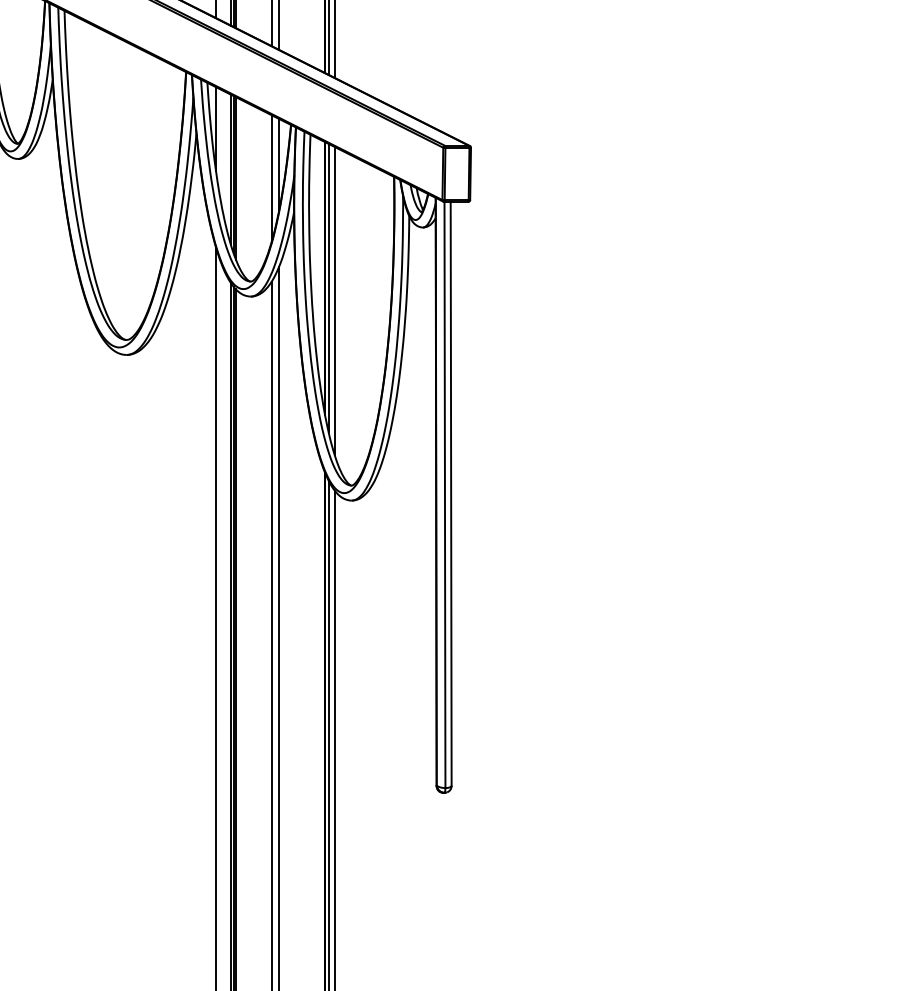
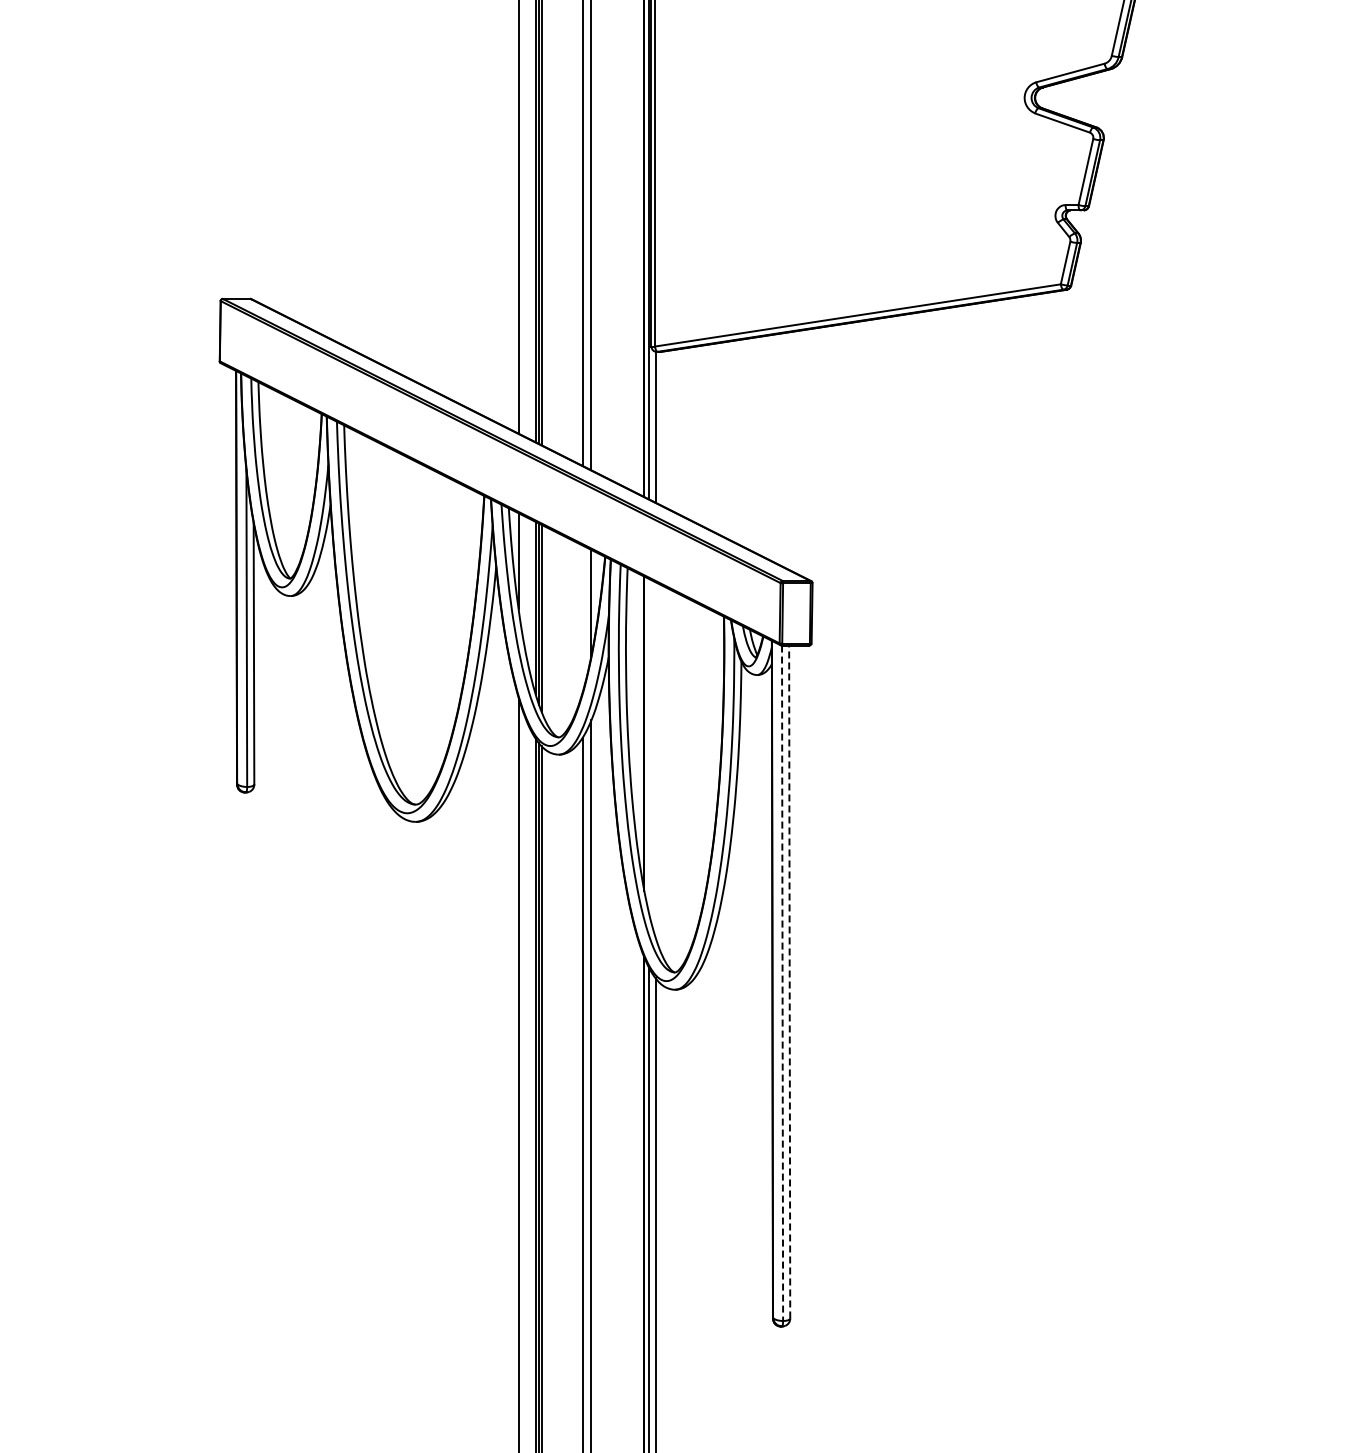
line: (271, 178) -> (582, 618), removed
line: (328, 287) -> (648, 744), removed
line: (334, 300) -> (655, 759), removed
line: (450, 493) -> (789, 981), solid -> dashed
line: (444, 495) -> (782, 983), solid -> dashed

